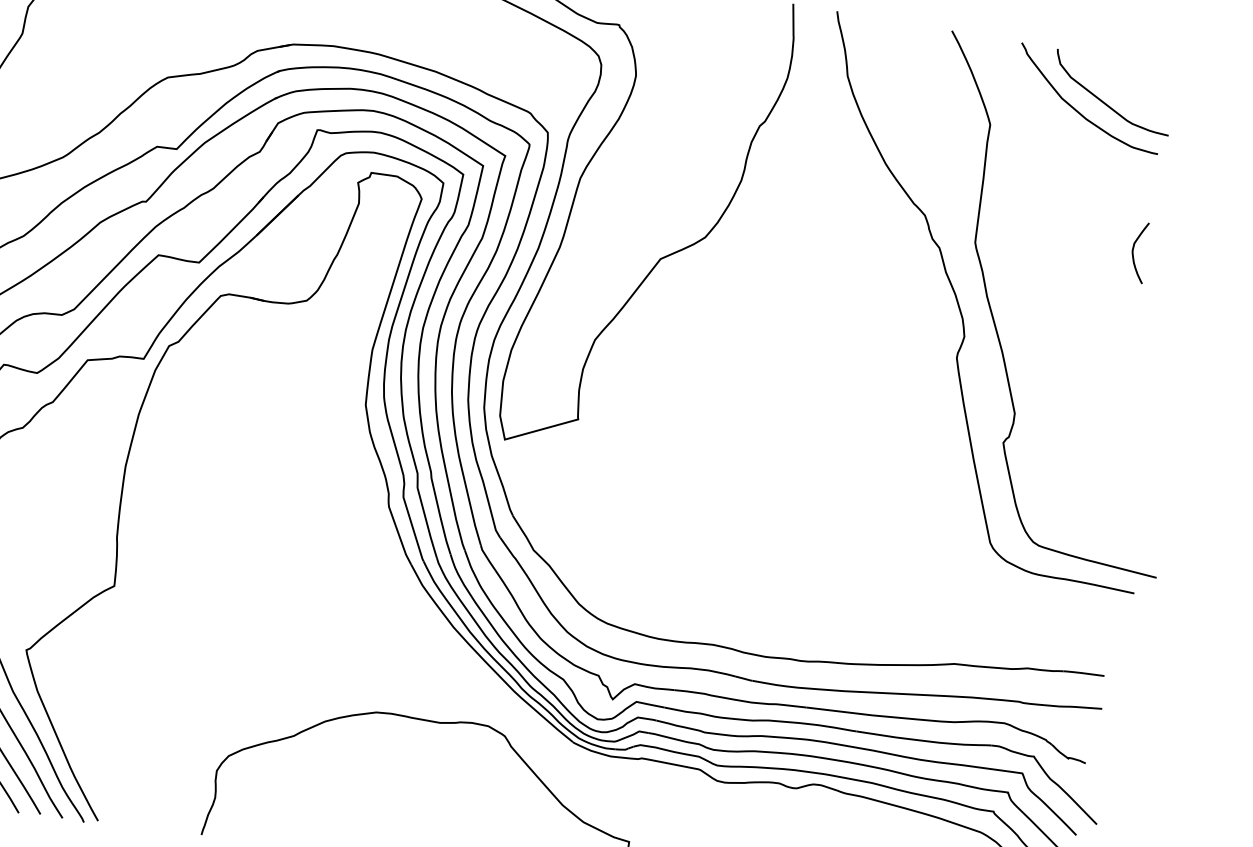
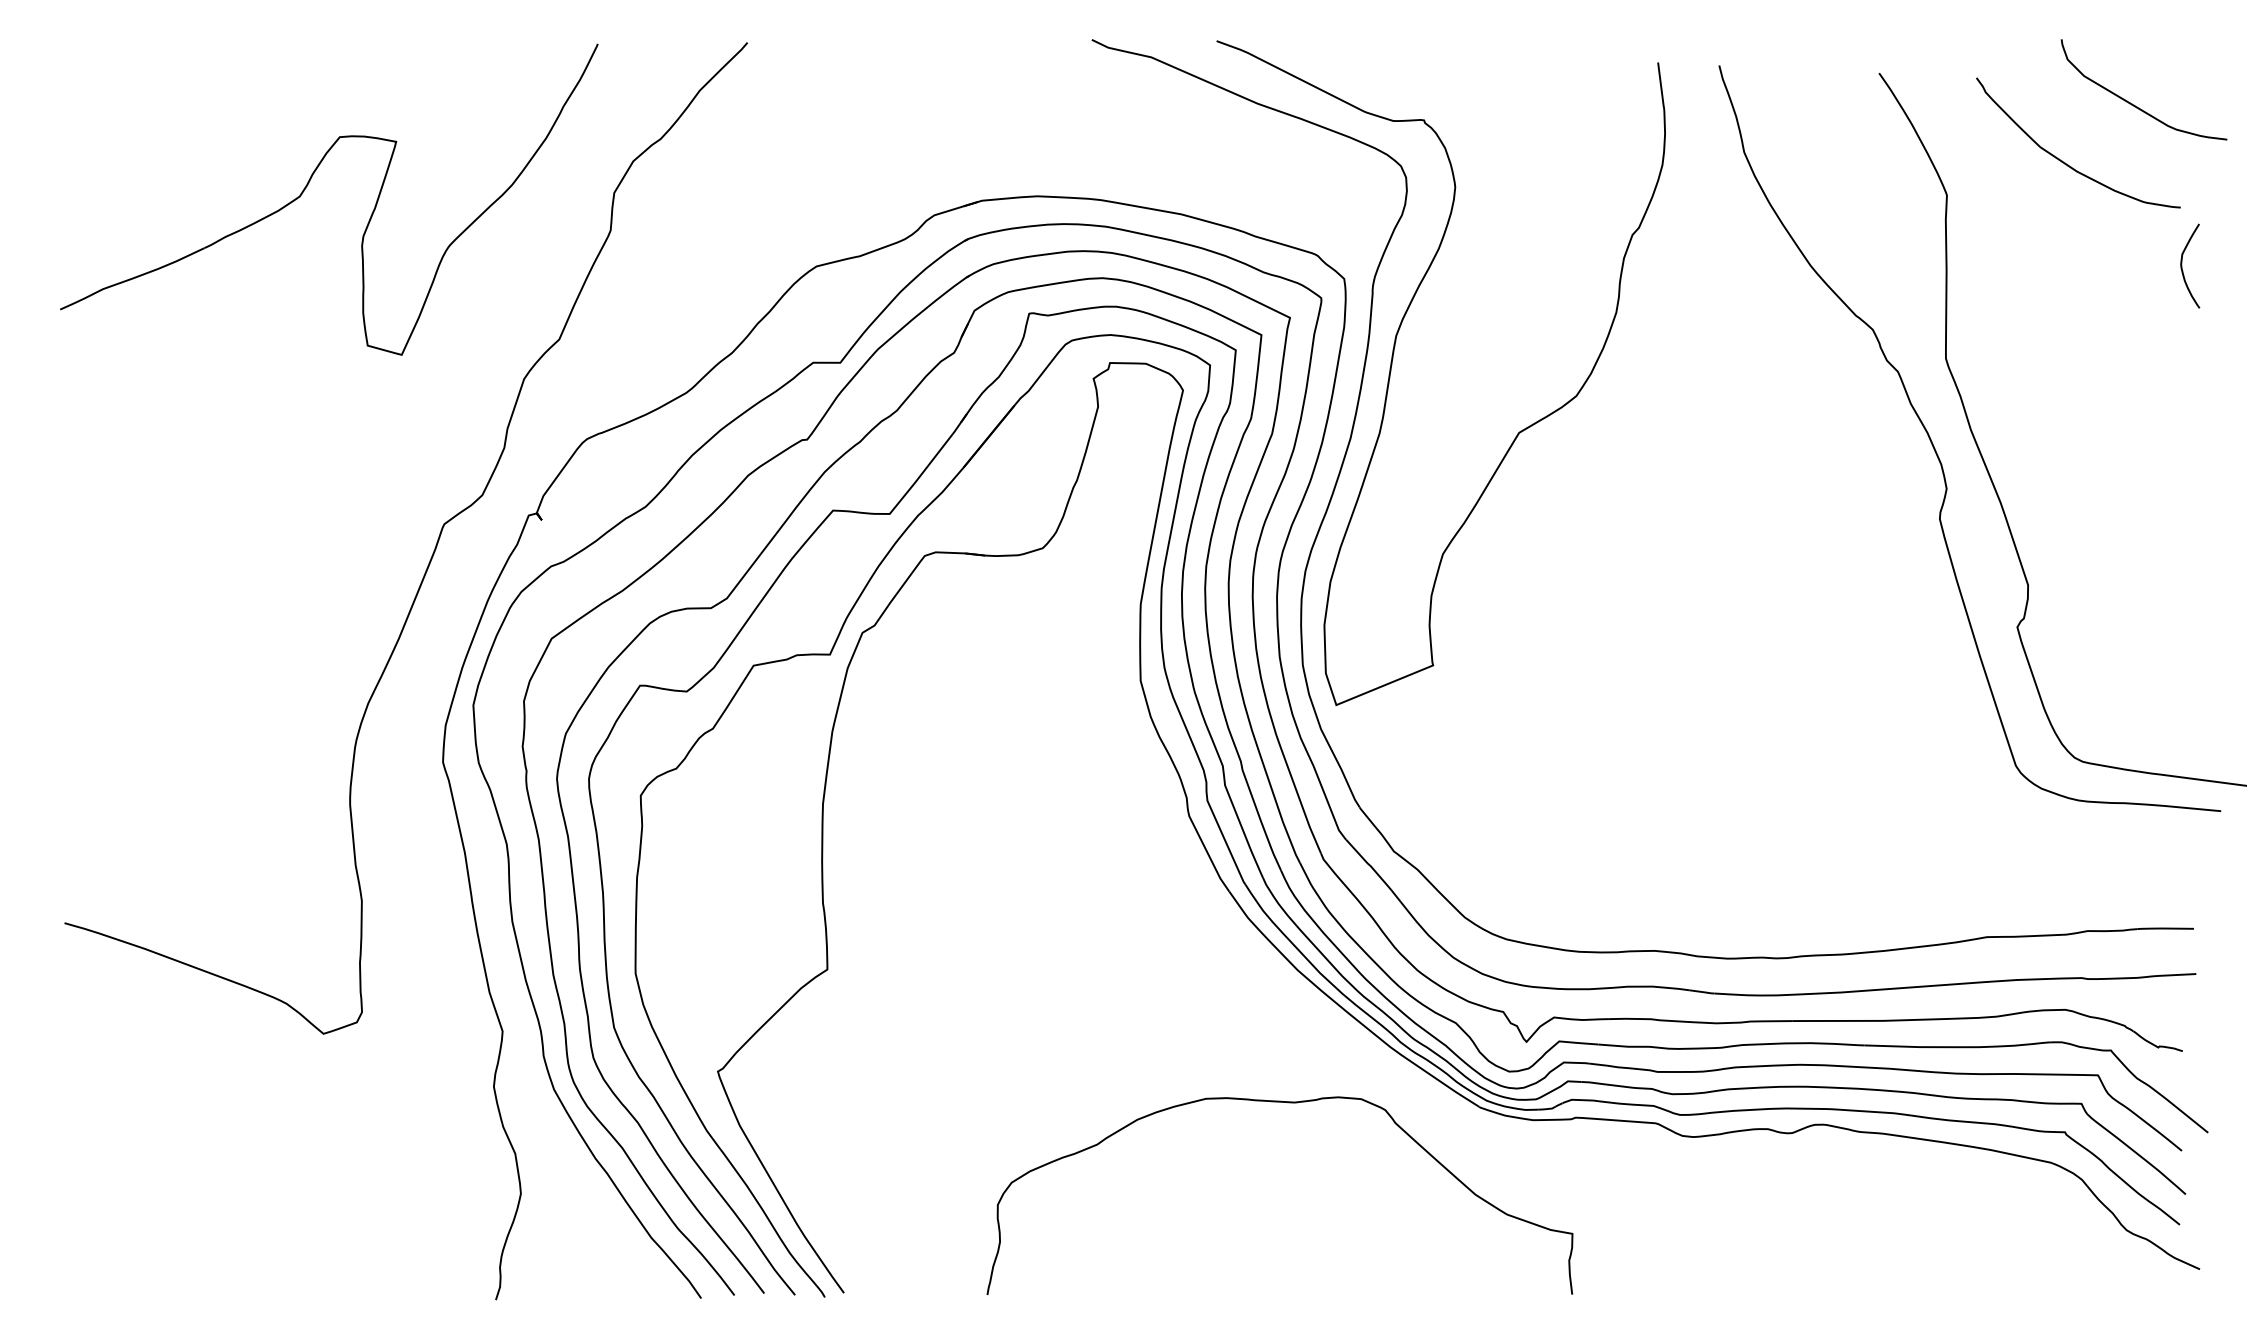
curve: (1104, 102) -> (2134, 104), moved
curve: (1133, 251) -> (2182, 265), moved

